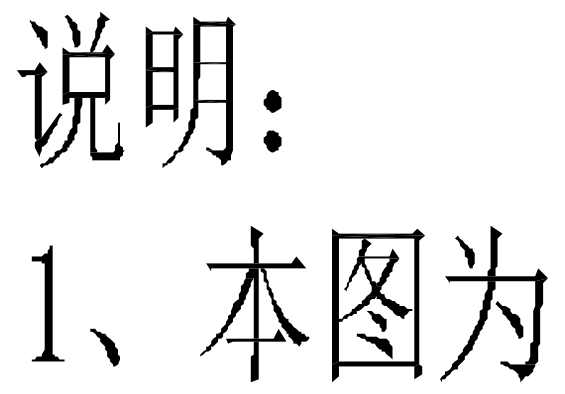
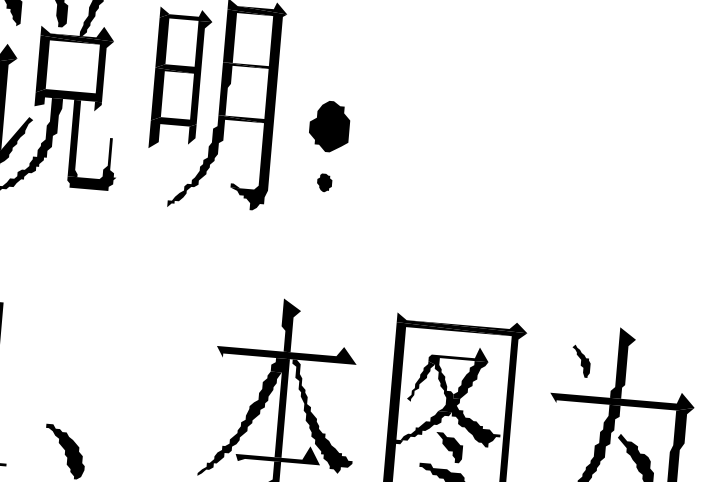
part: (272, 101) -> (329, 126), size x1.6
part: (272, 141) -> (324, 182), size x0.6
fill: (364, 247) -> (440, 342), removed
part: (464, 252) -> (580, 361), size x0.7

